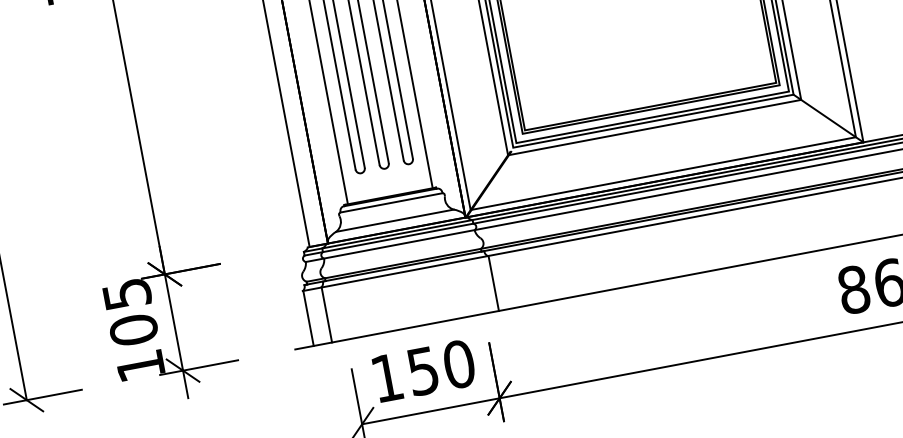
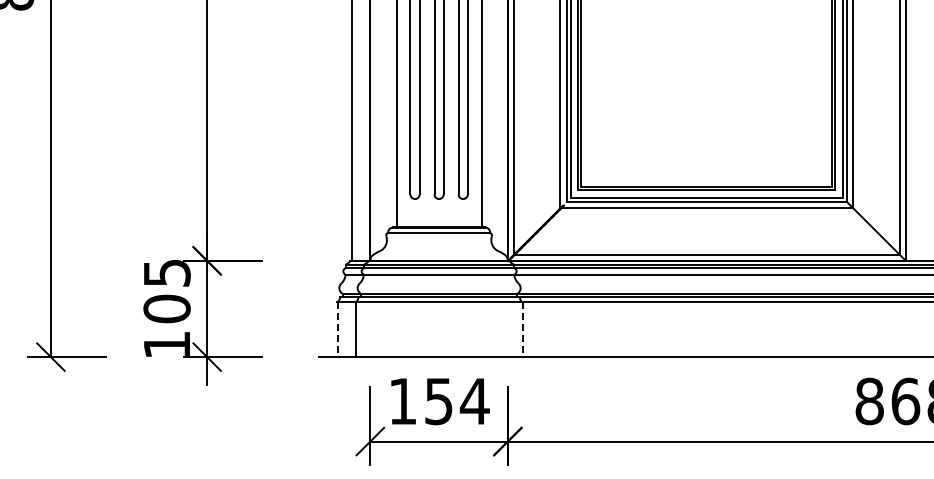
line: (395, 221) -> (439, 251), removed
line: (494, 283) -> (523, 329), solid -> dashed
line: (308, 318) -> (337, 329), solid -> dashed
text: (458, 364) -> (474, 401), 150 -> 154

